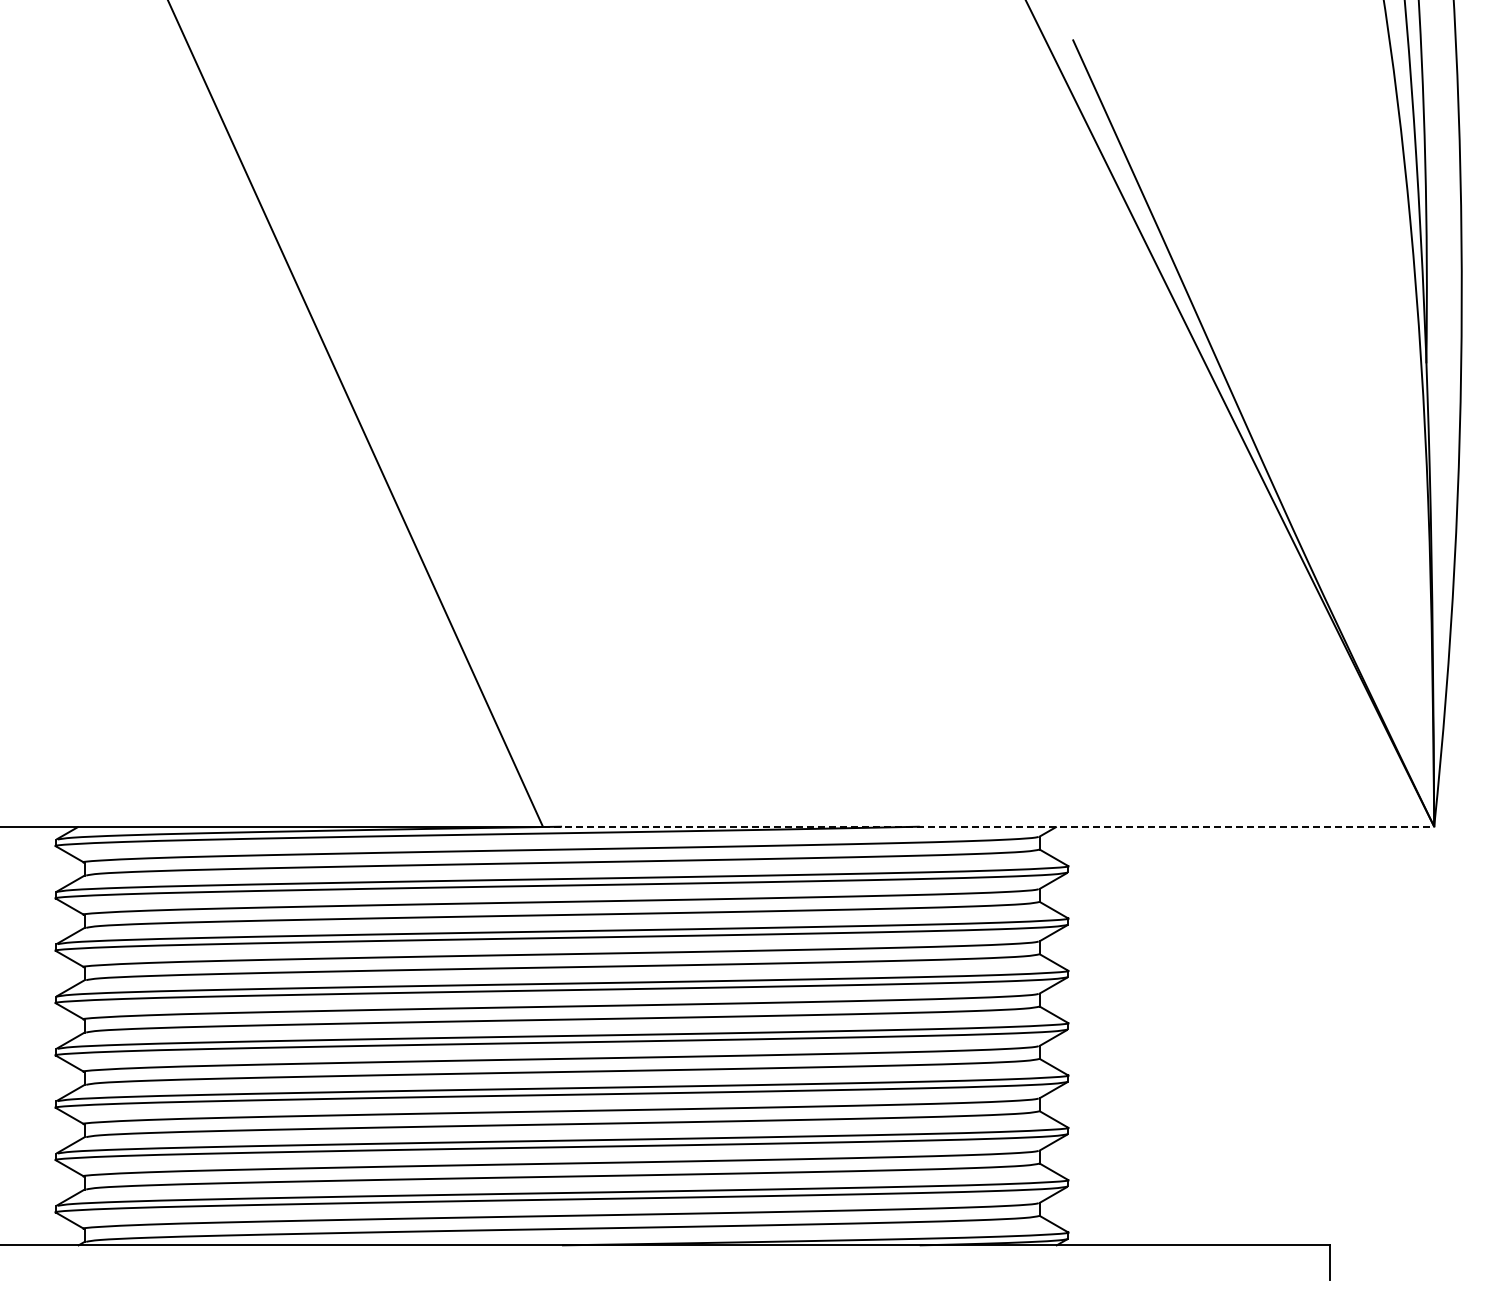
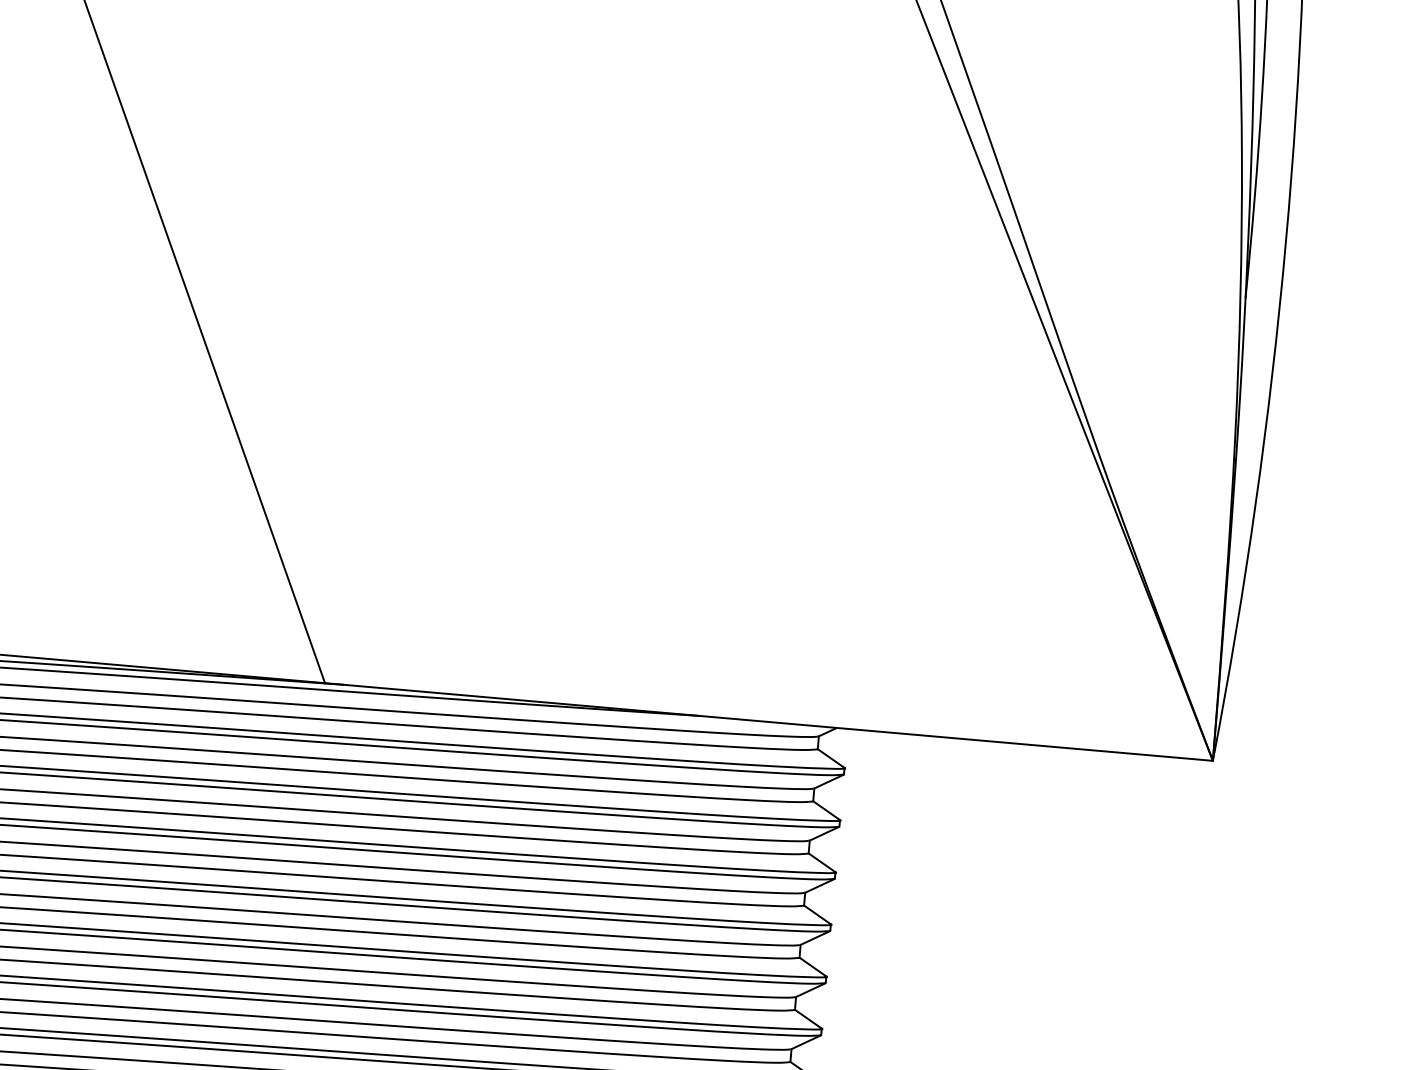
line: (988, 826) -> (768, 721), dashed -> solid

